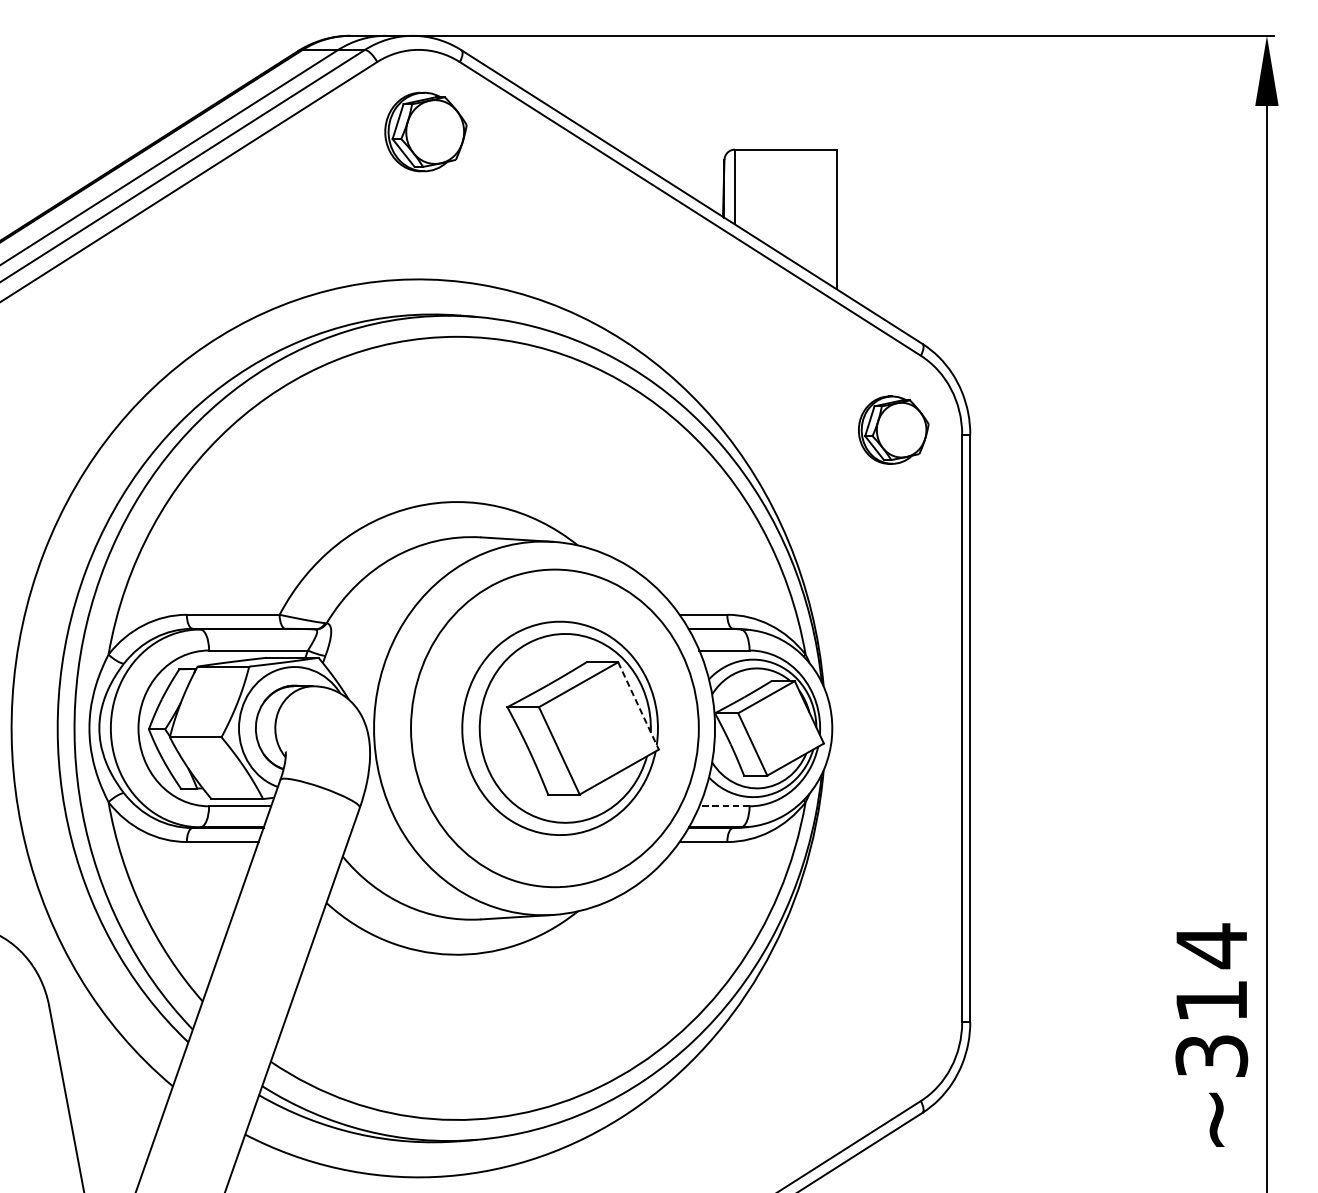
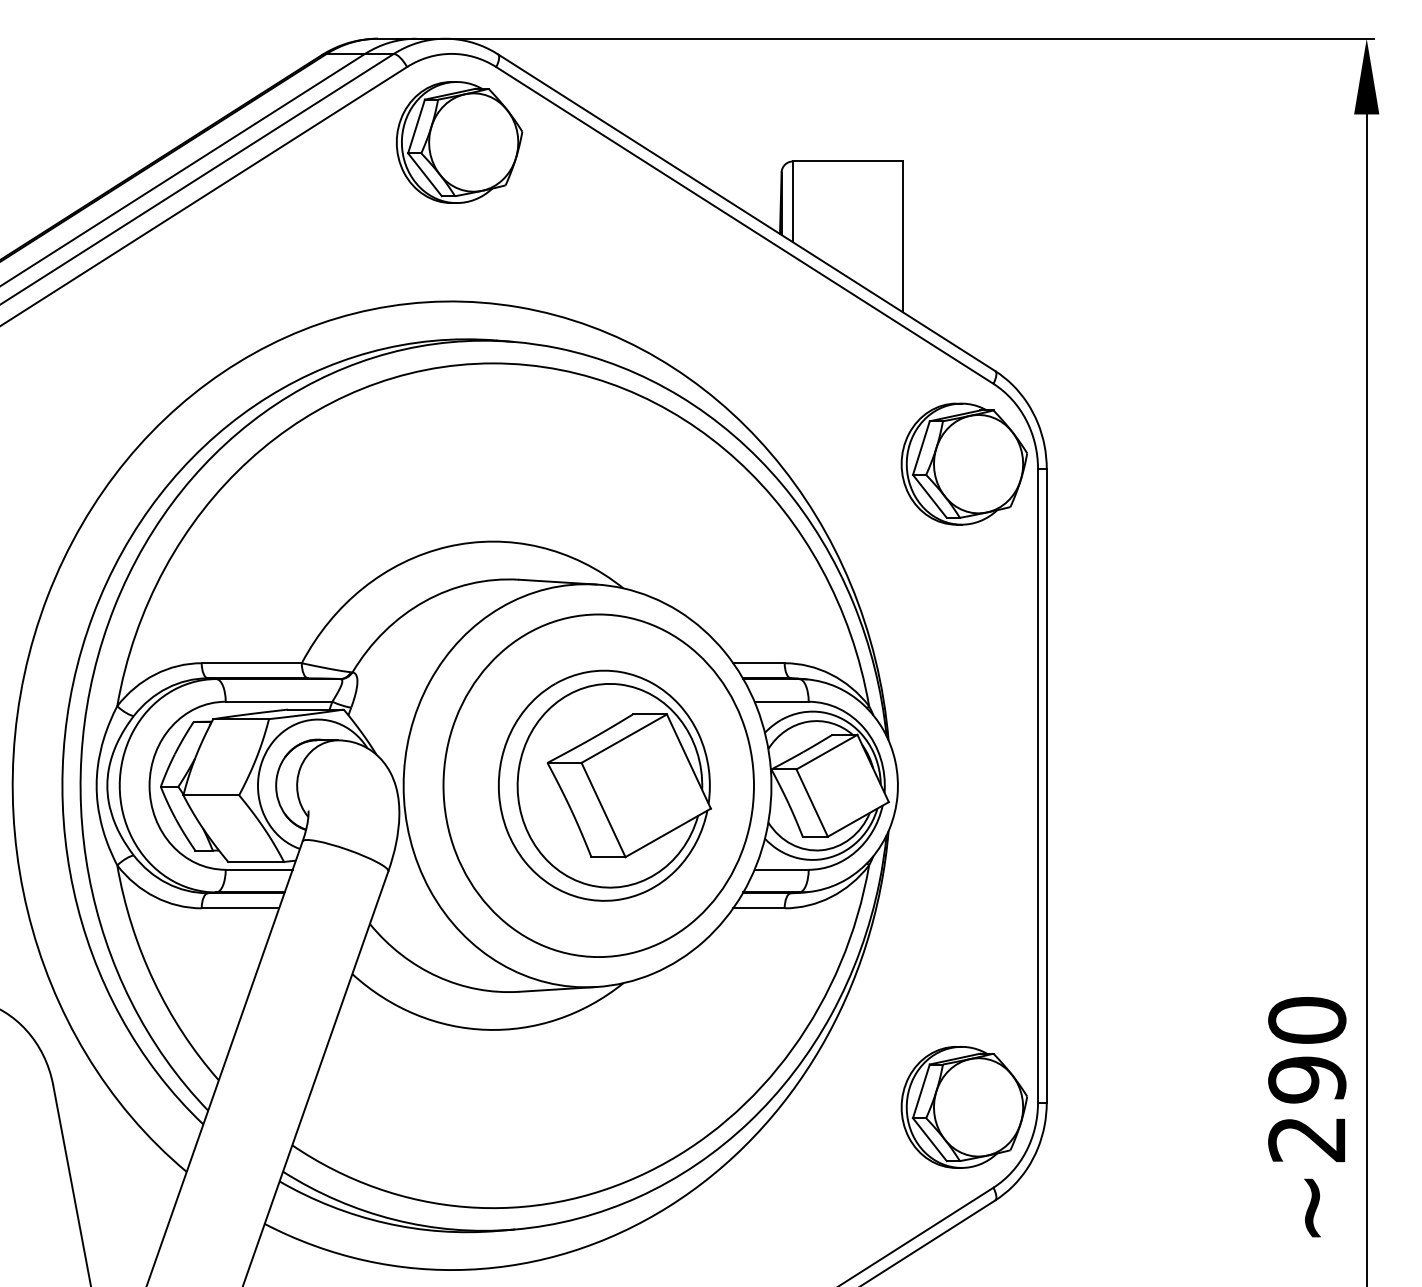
part: (425, 132) -> (459, 142), size x1.43
part: (893, 429) -> (963, 463), size x1.67
line: (638, 705) -> (688, 761), dashed -> solid
line: (724, 806) -> (781, 869), dashed -> solid
text: (1212, 1000) -> (1307, 1079), ~314 -> ~290
part: (893, 1026) -> (963, 1107), added

